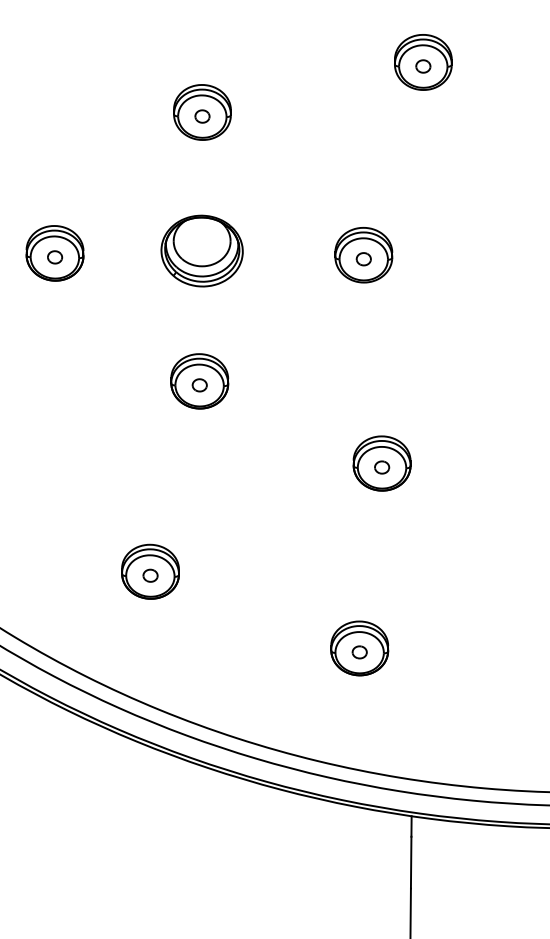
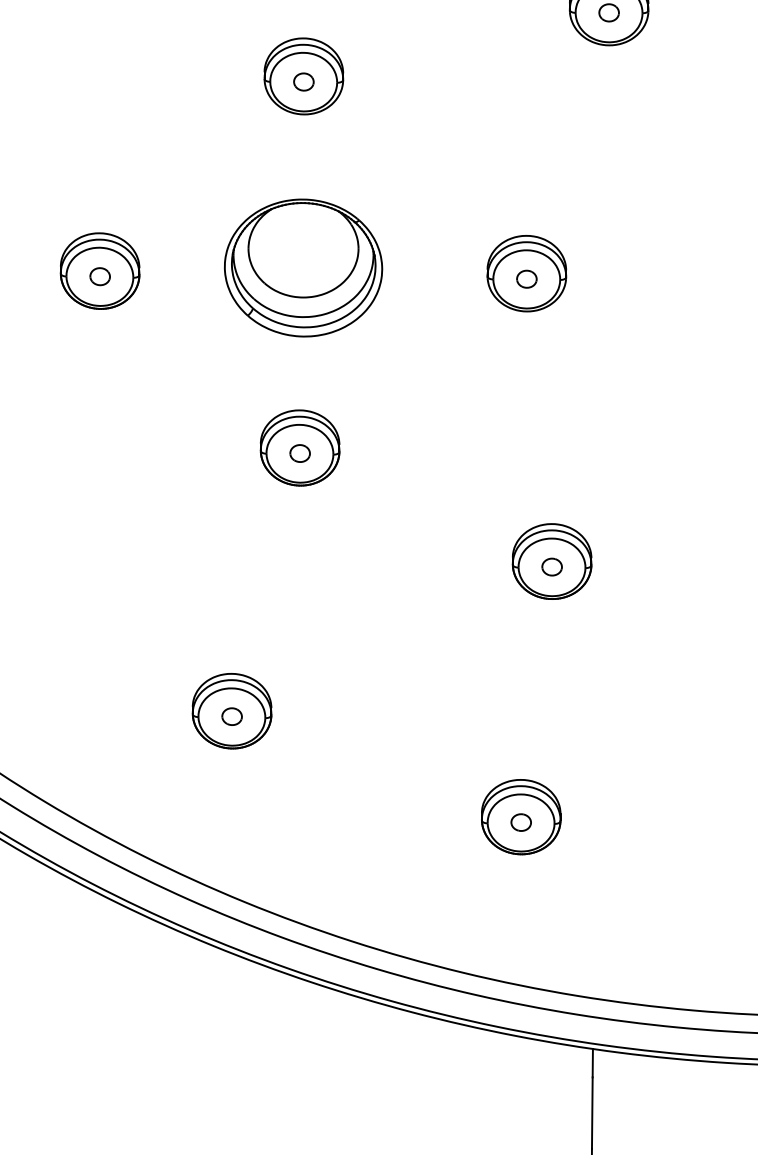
part: (201, 250) -> (302, 267), size x1.4

